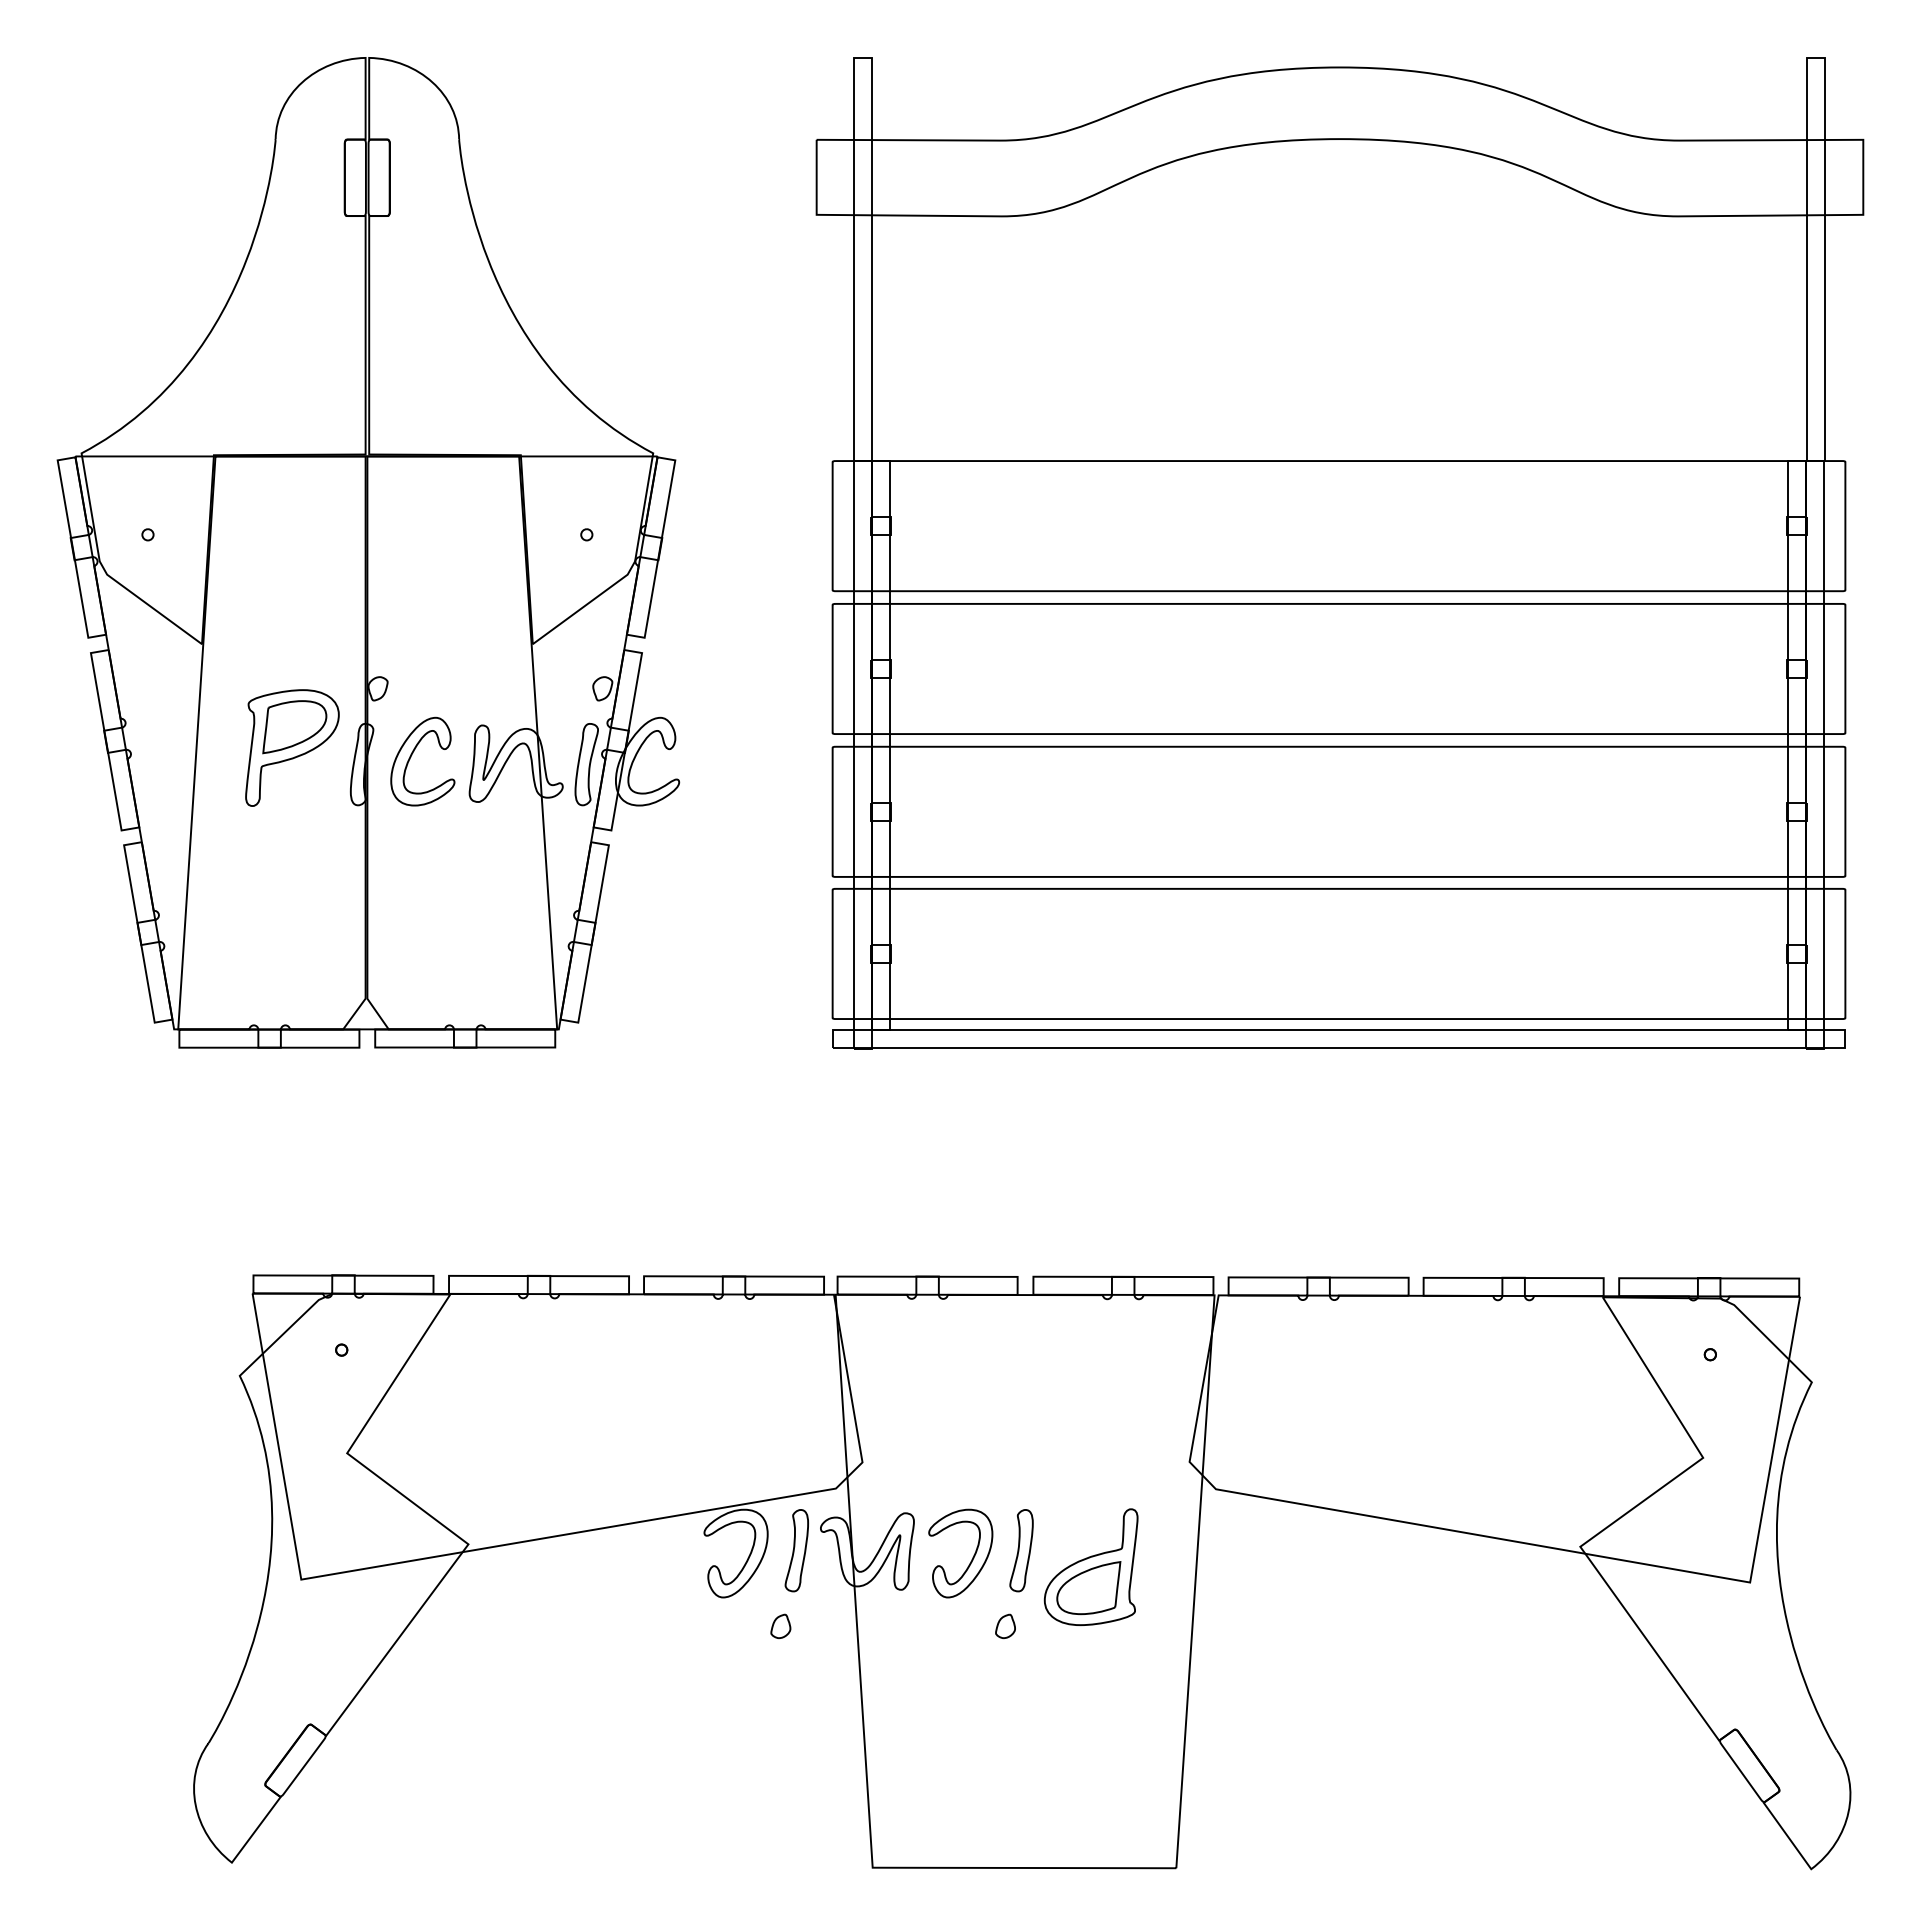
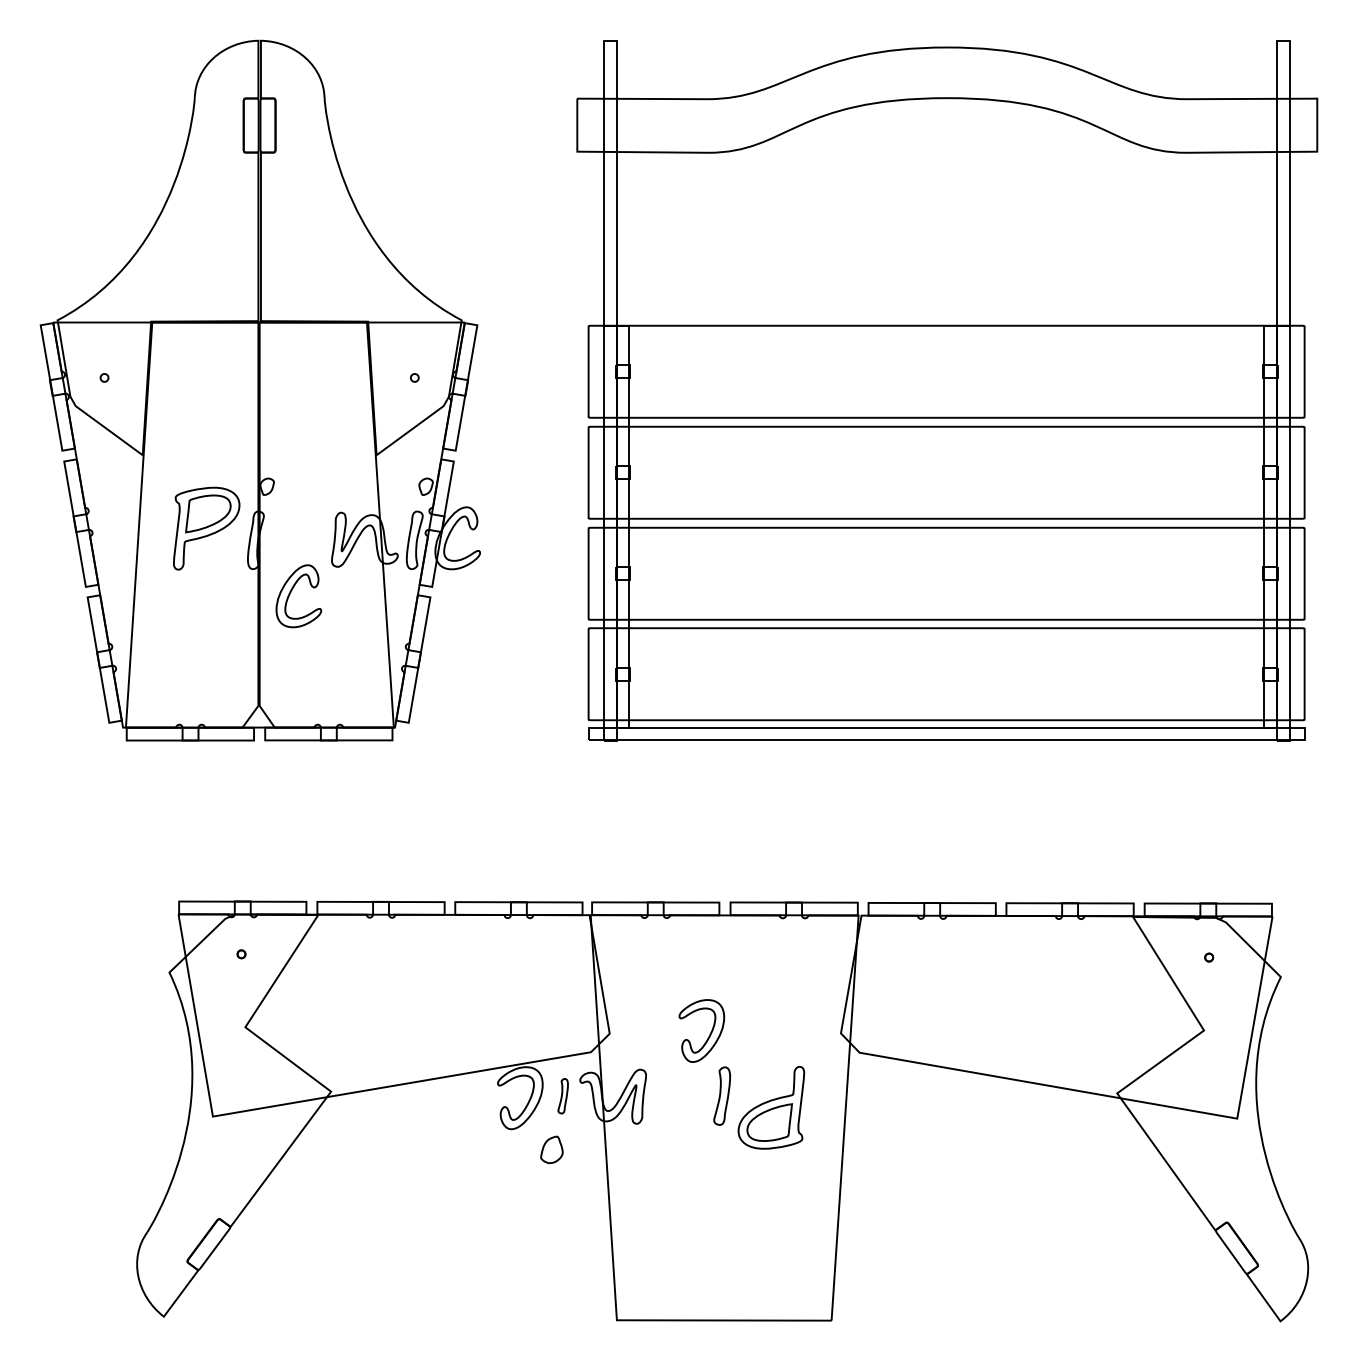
part: (412, 755) -> (291, 591), moved
part: (796, 1550) -> (563, 1096), size x0.6
part: (971, 1559) -> (709, 1035), moved
part: (780, 1625) -> (551, 1149), size x1.6
part: (1005, 1626) -> (710, 1149), removed

